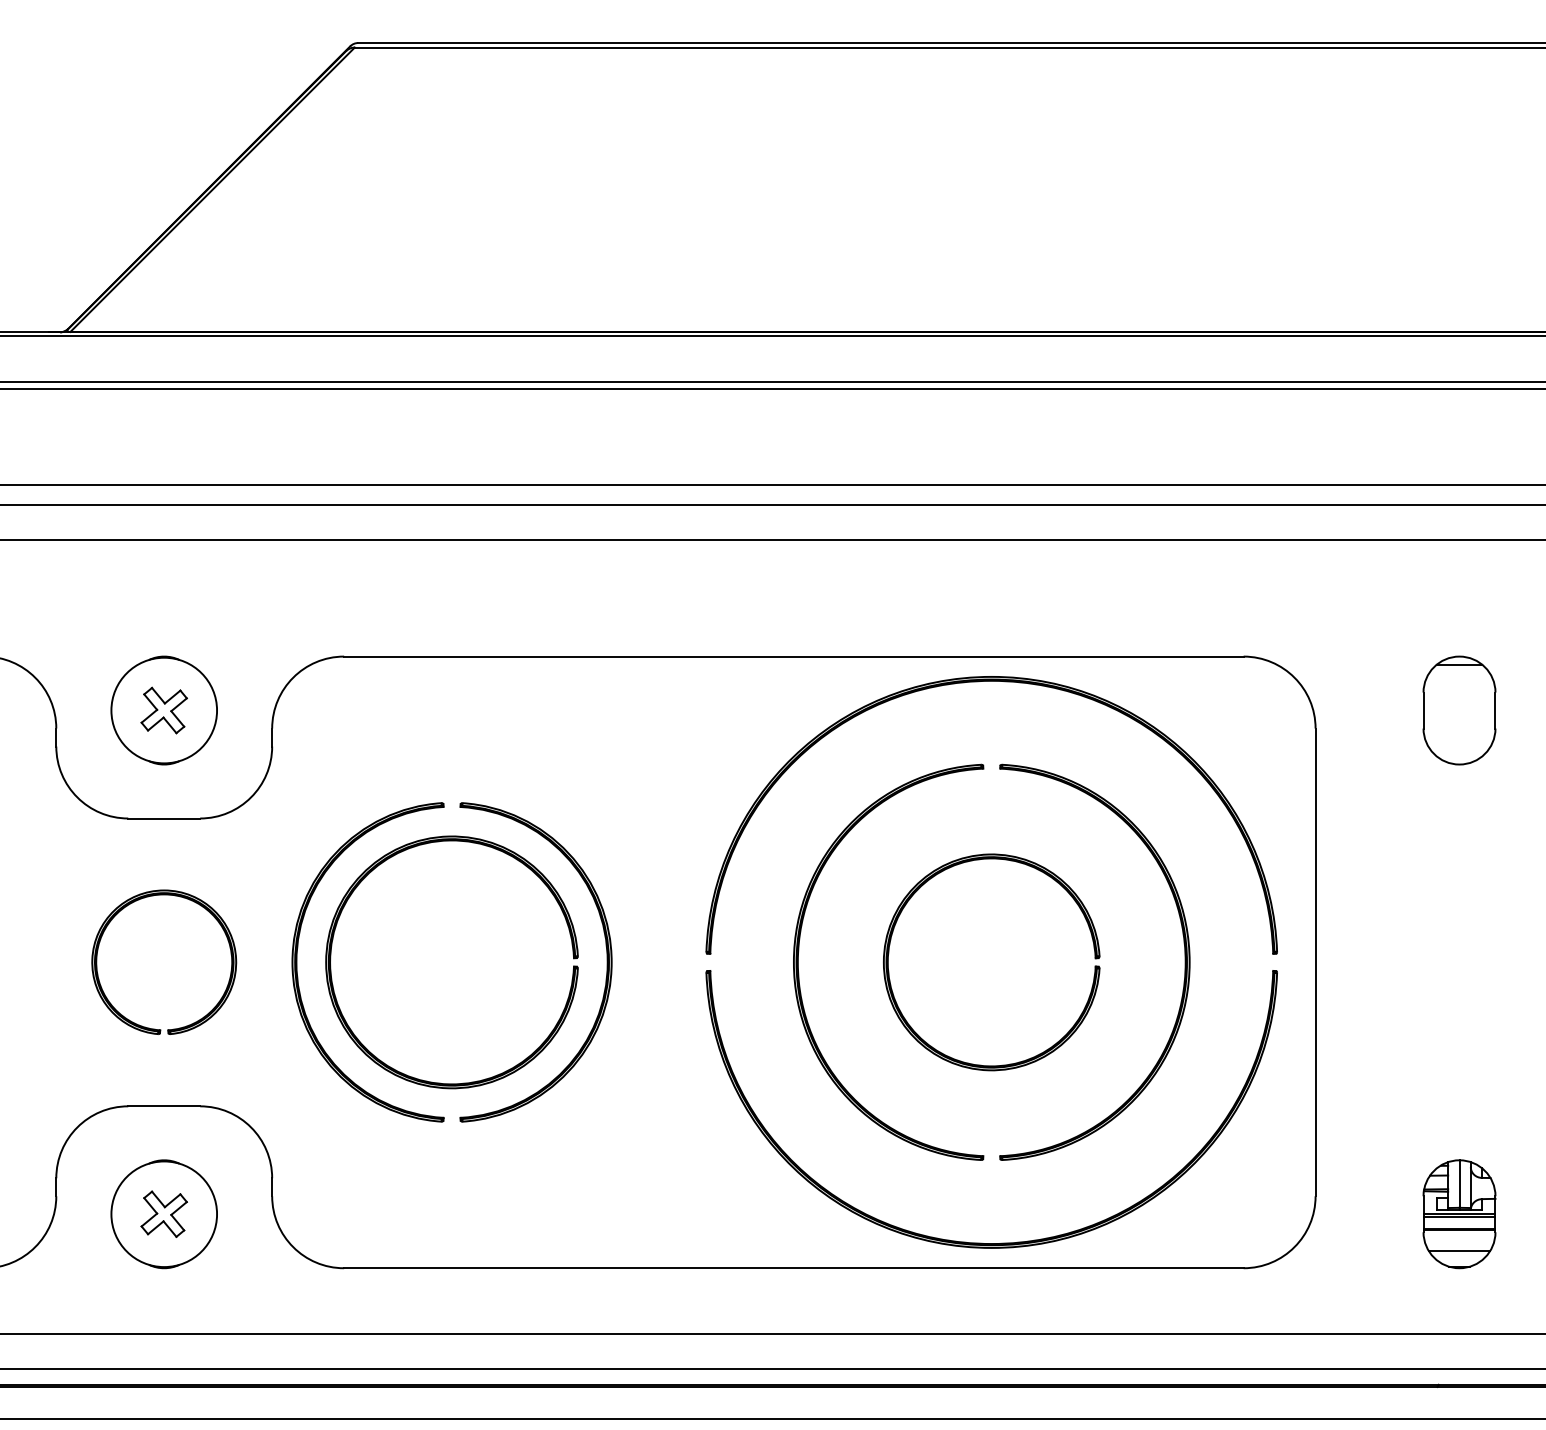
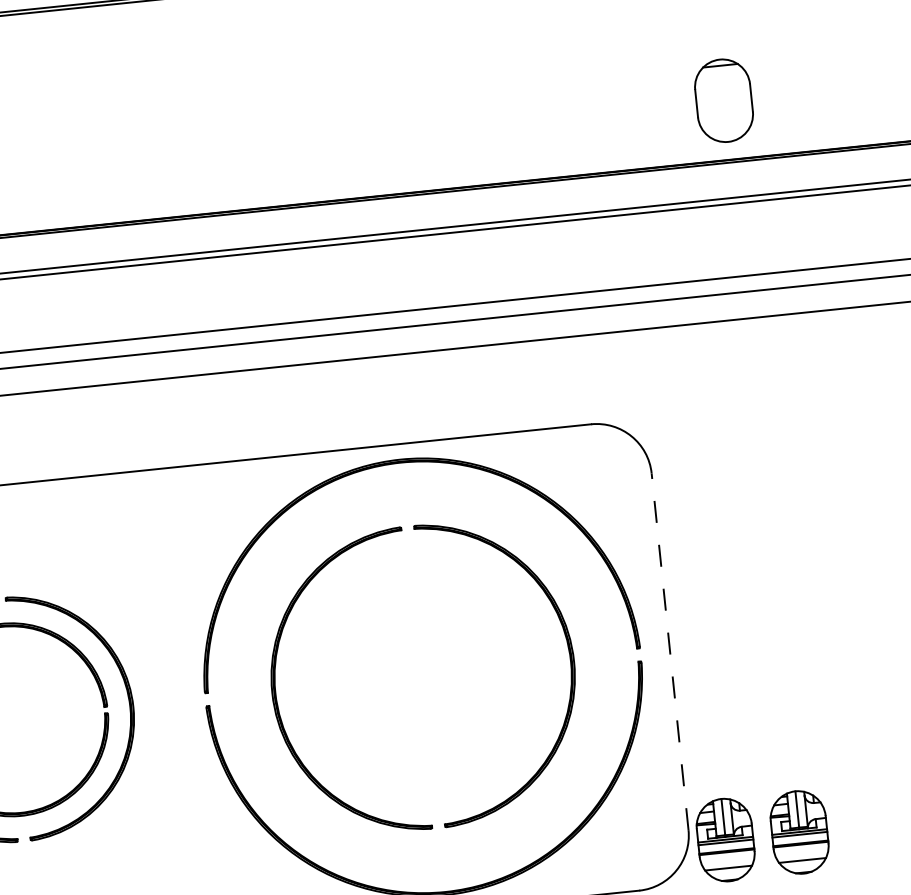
part: (1459, 710) -> (724, 100), moved
line: (1315, 962) -> (670, 651), solid -> dashed
part: (889, 970) -> (345, 691), removed
part: (1362, 1214) -> (725, 840), added

